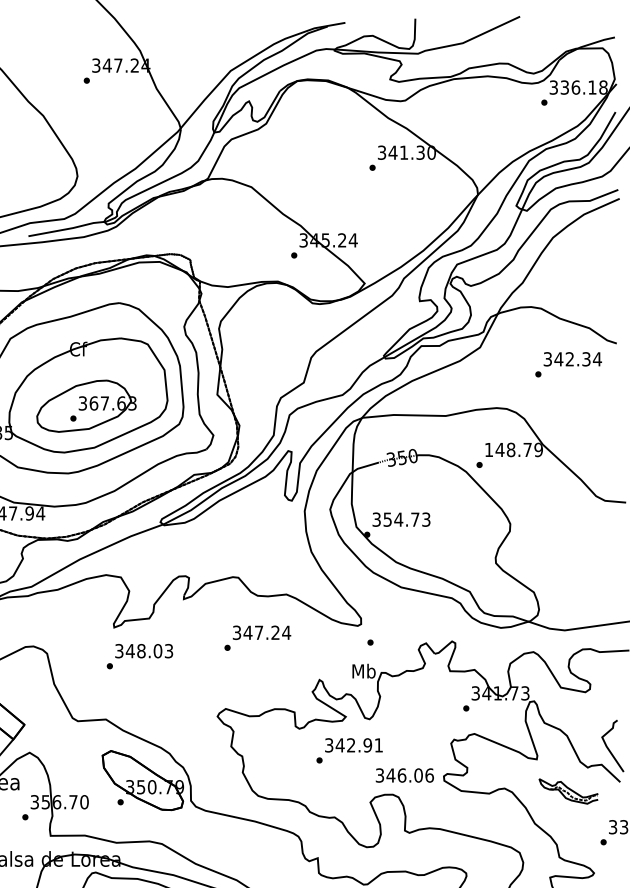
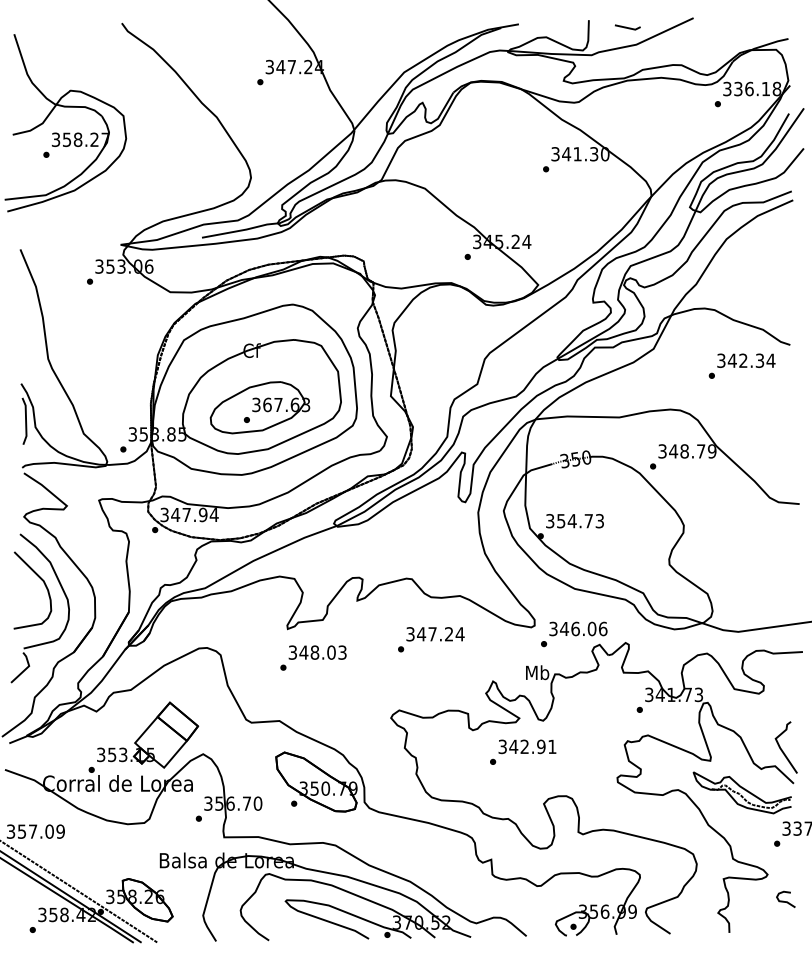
line: (453, 26) -> (627, 27), added
text: (488, 450) -> (662, 451), 148.79 -> 348.79
text: (404, 775) -> (578, 628), moved
part: (567, 791) -> (741, 792), size x1.67

